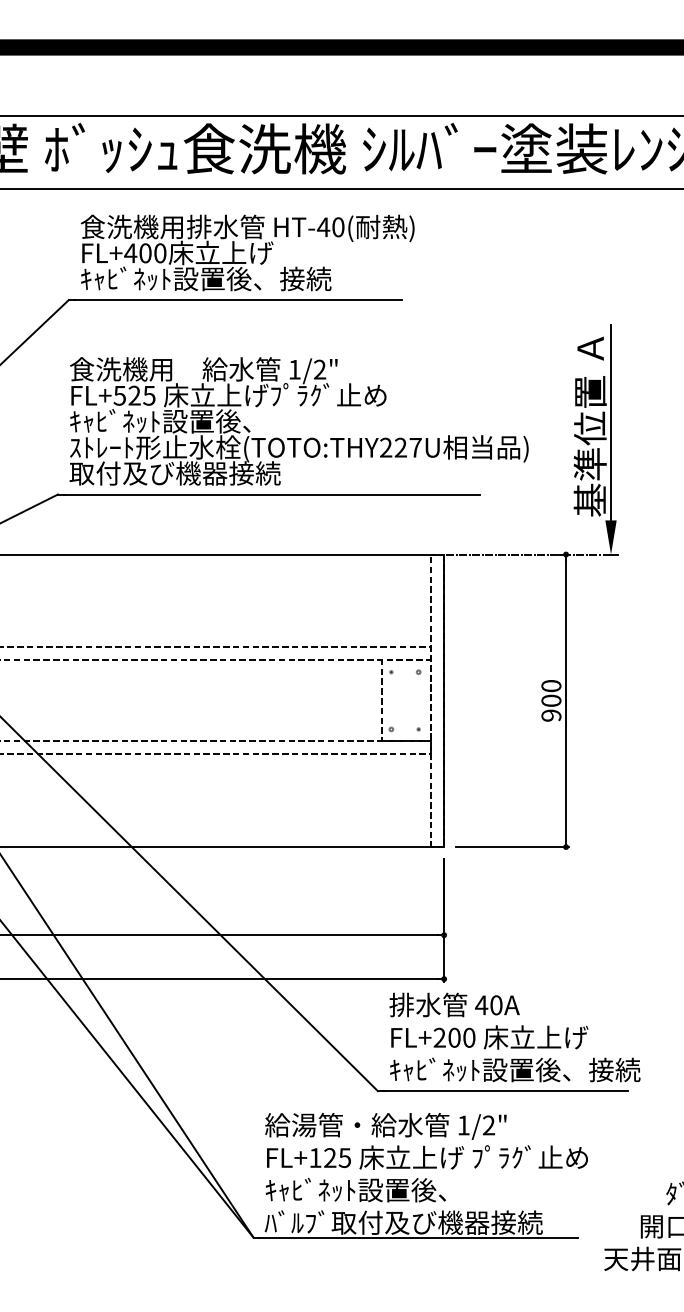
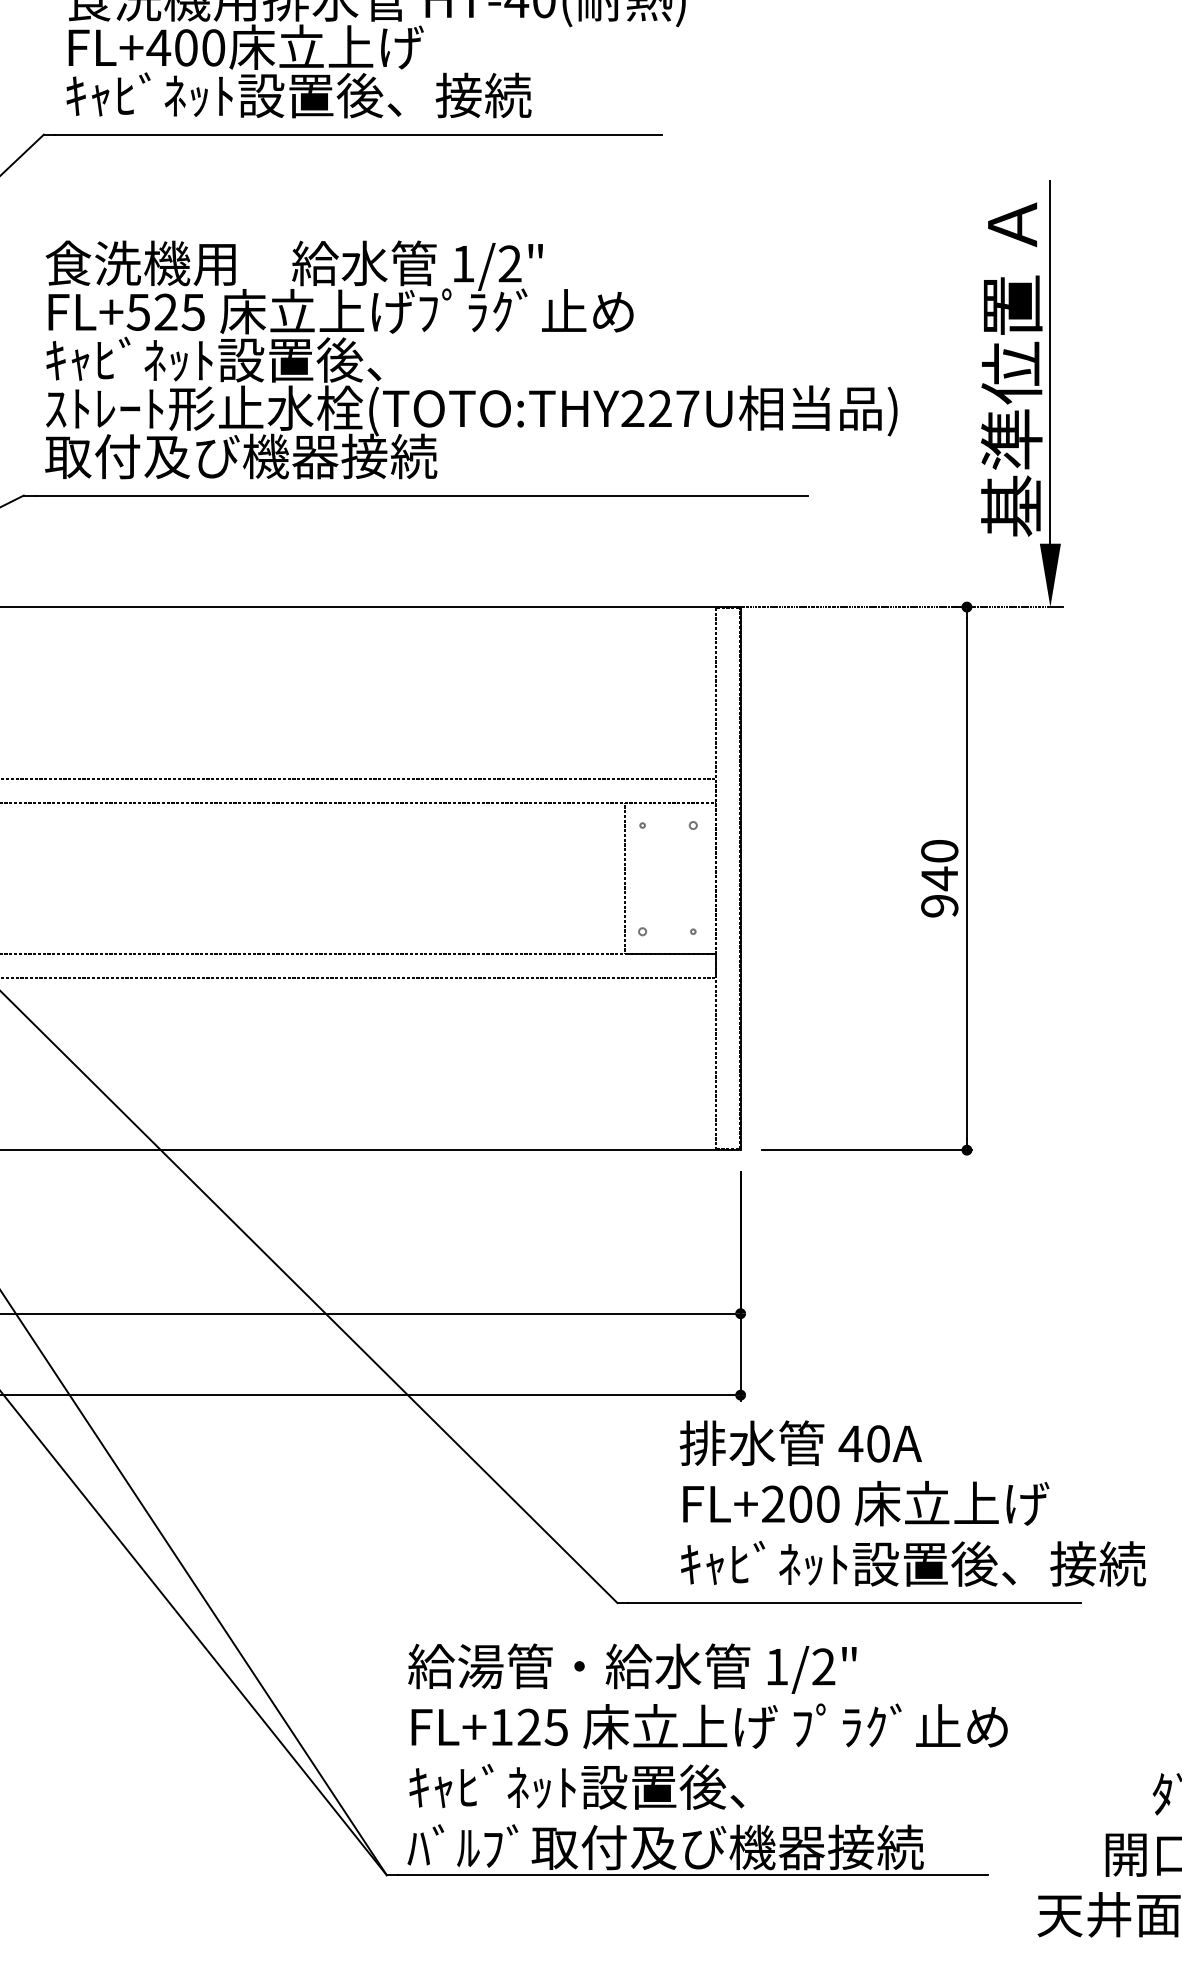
text: (551, 700) -> (939, 878), 900 -> 940
text: (514, 1037) -> (912, 1503), moved

